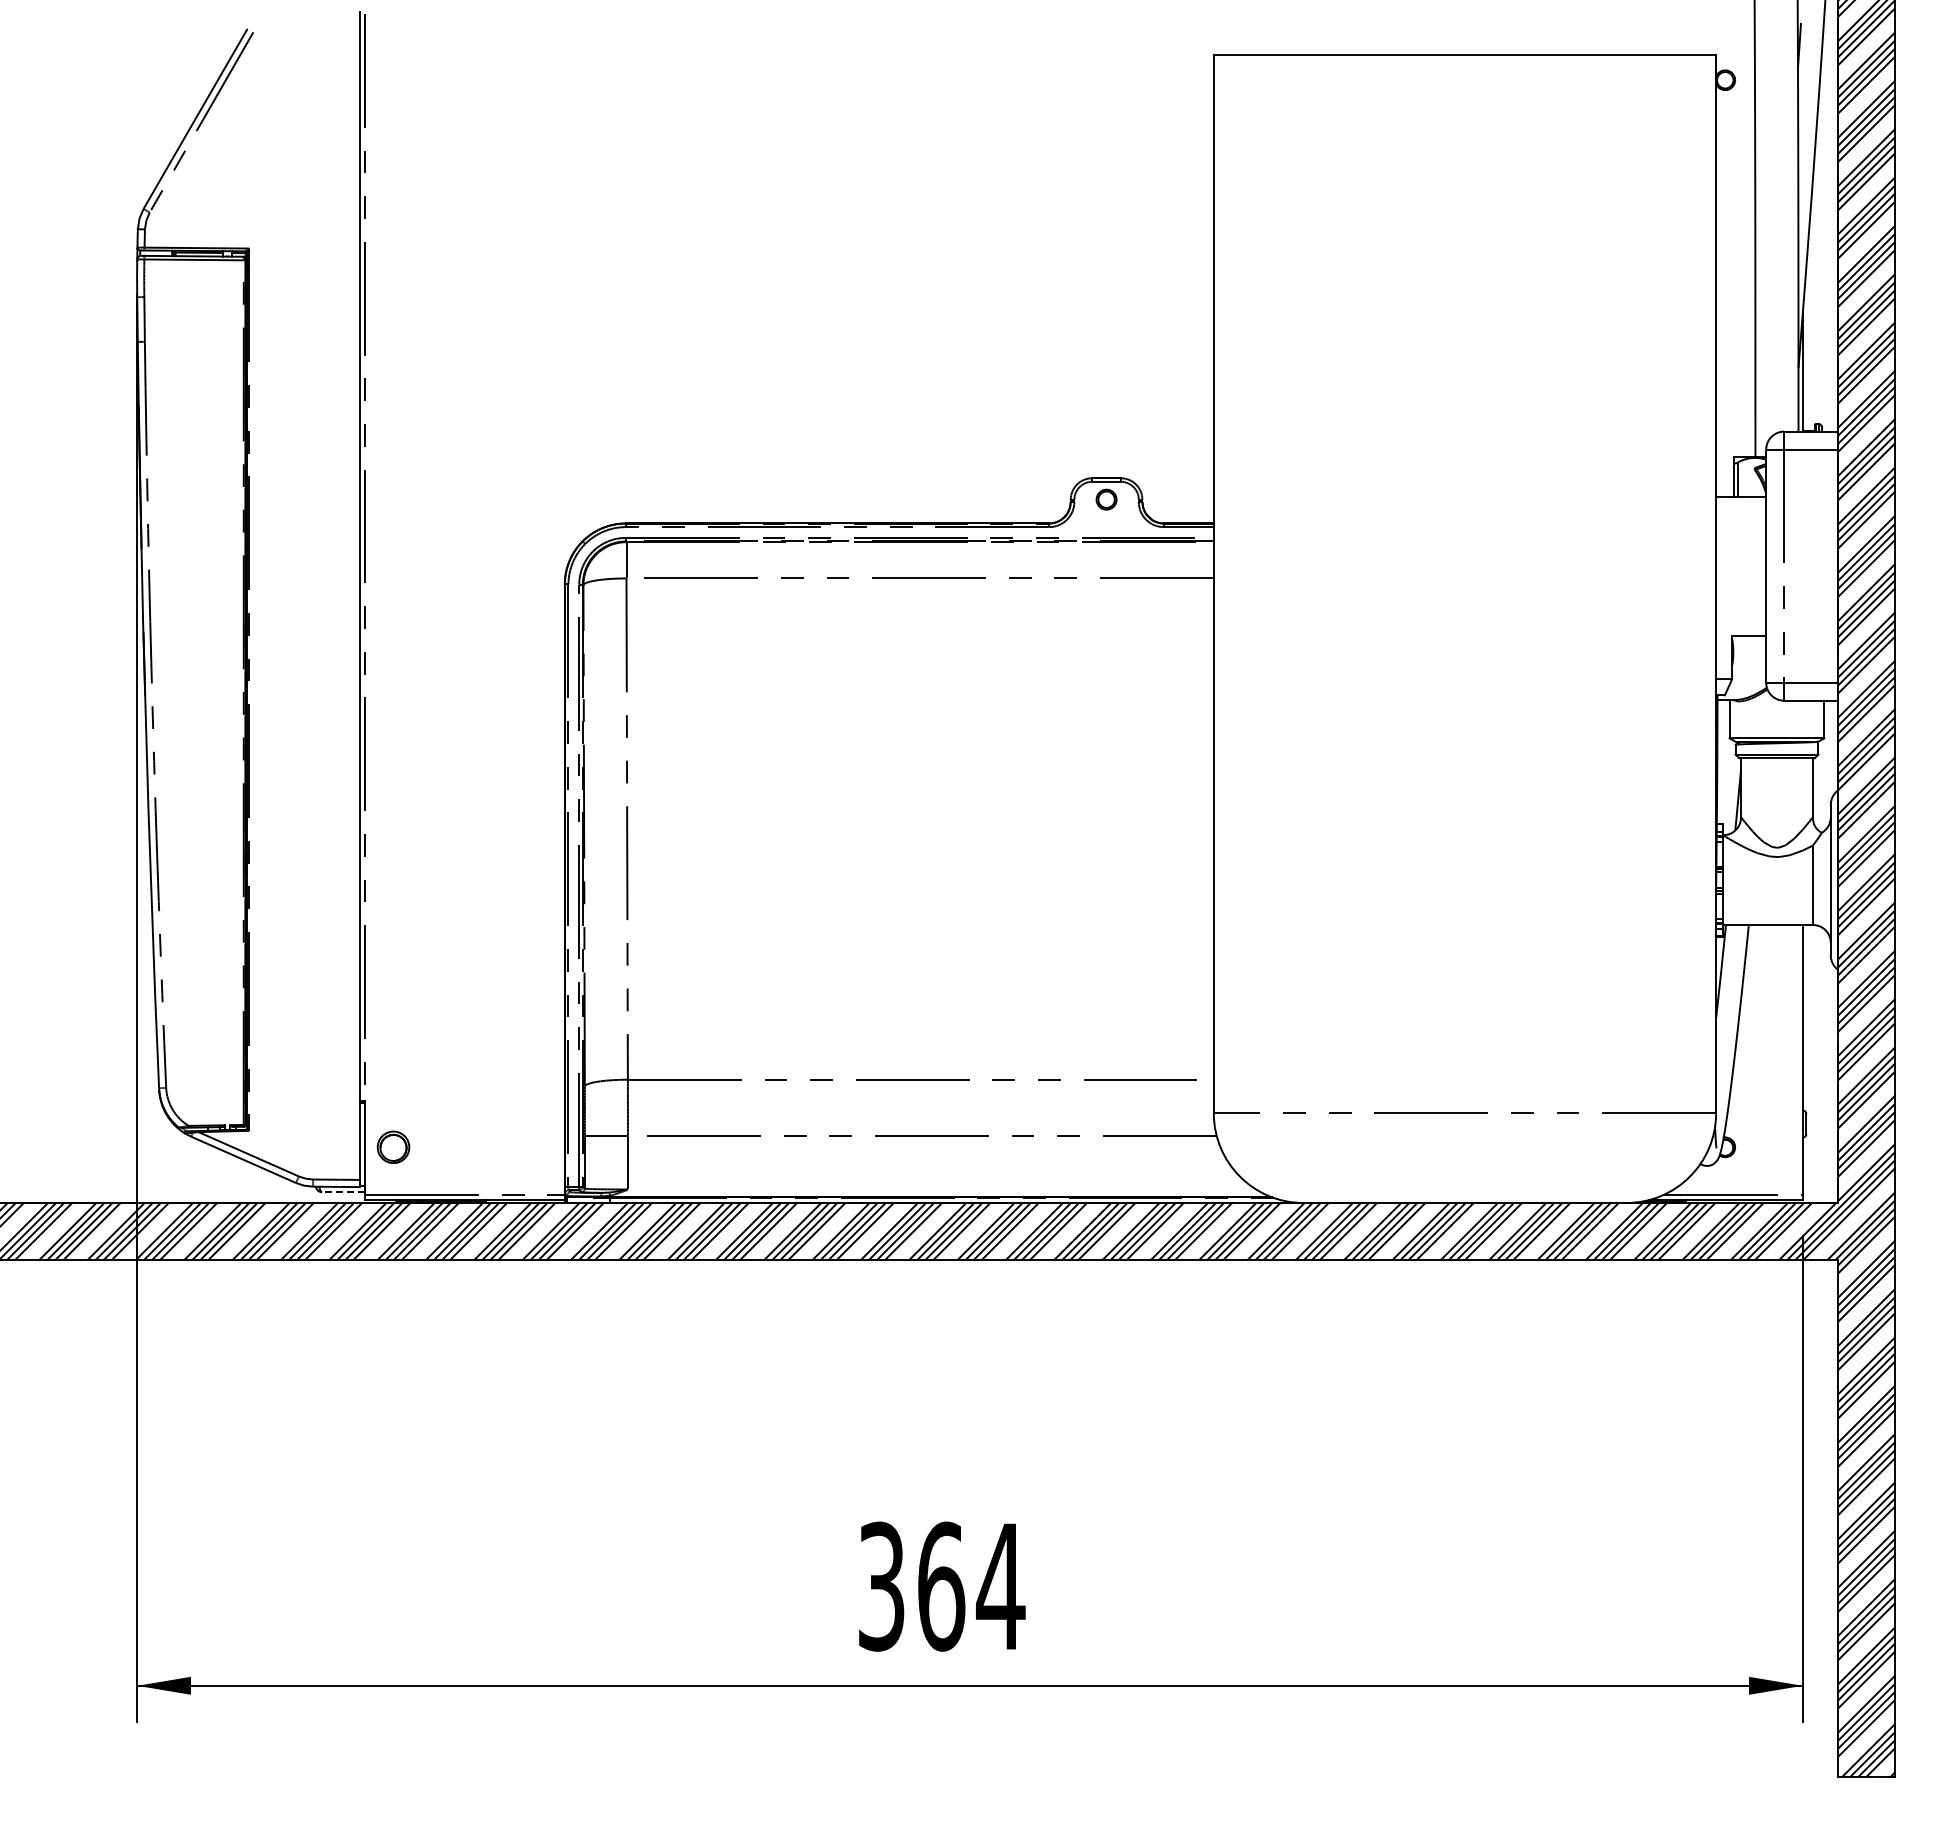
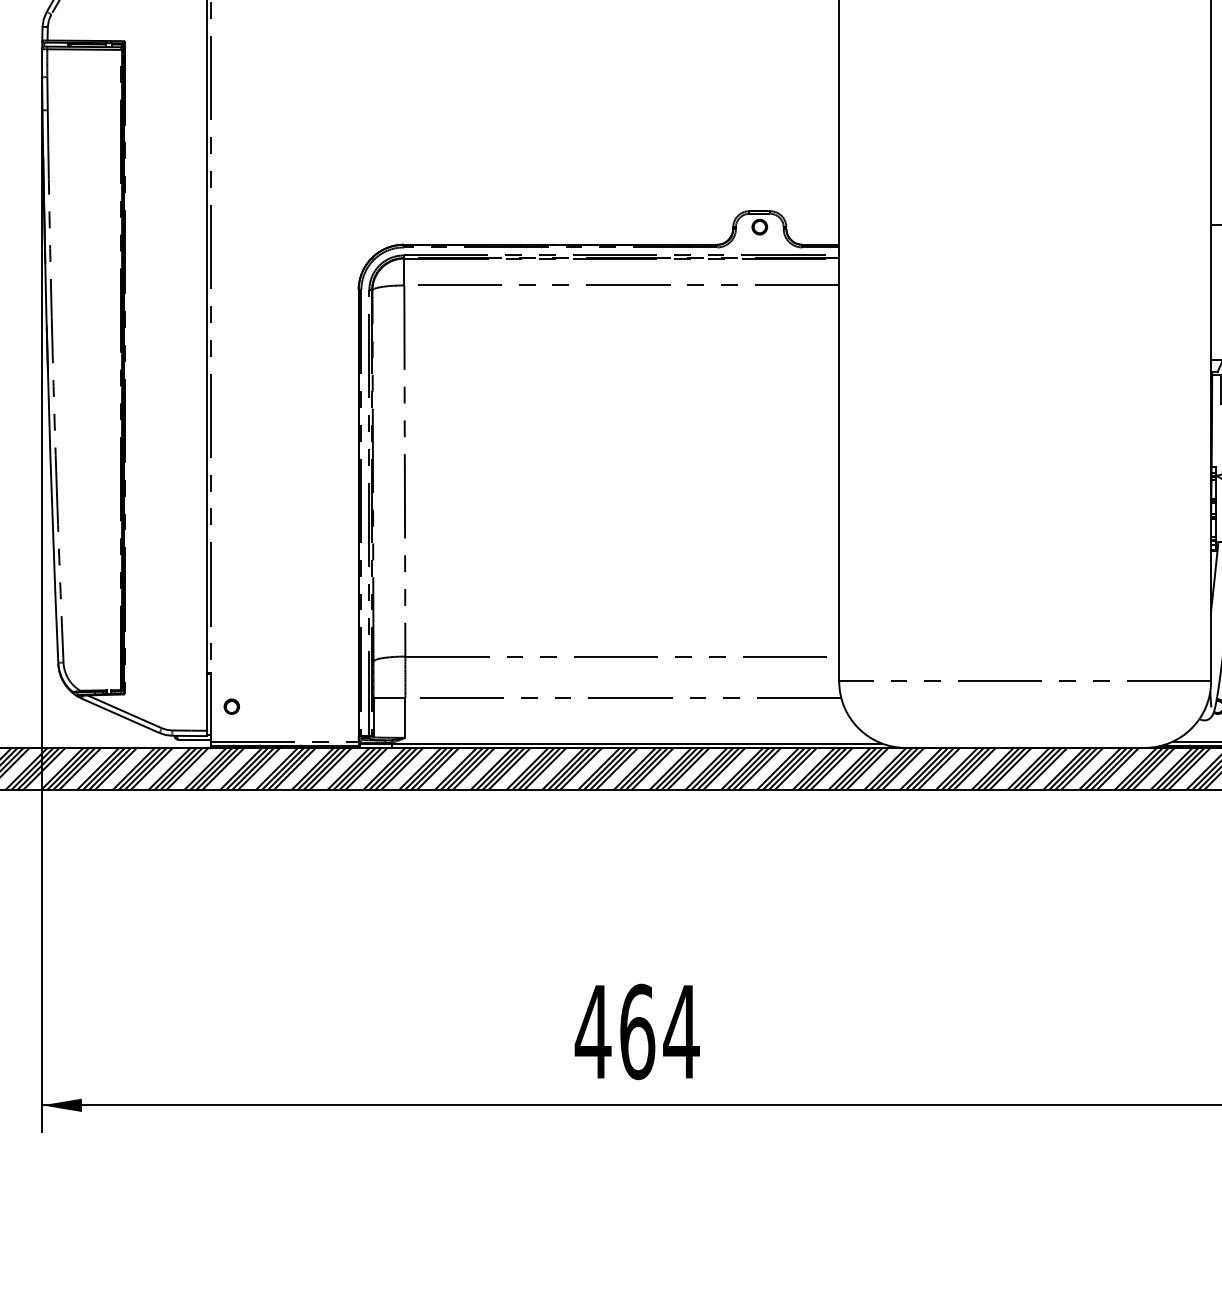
part: (393, 1147) -> (231, 706), size x0.62
line: (343, 1192) -> (194, 740), dashed -> solid
text: (881, 1586) -> (593, 1031), 364 -> 464

